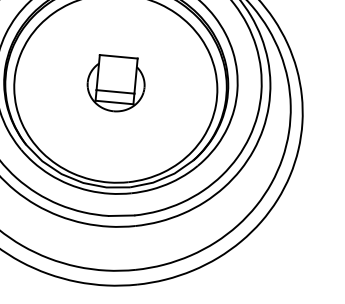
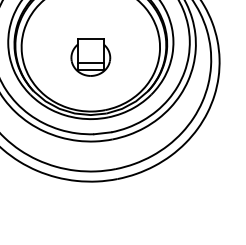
part: (115, 84) -> (90, 57), moved

